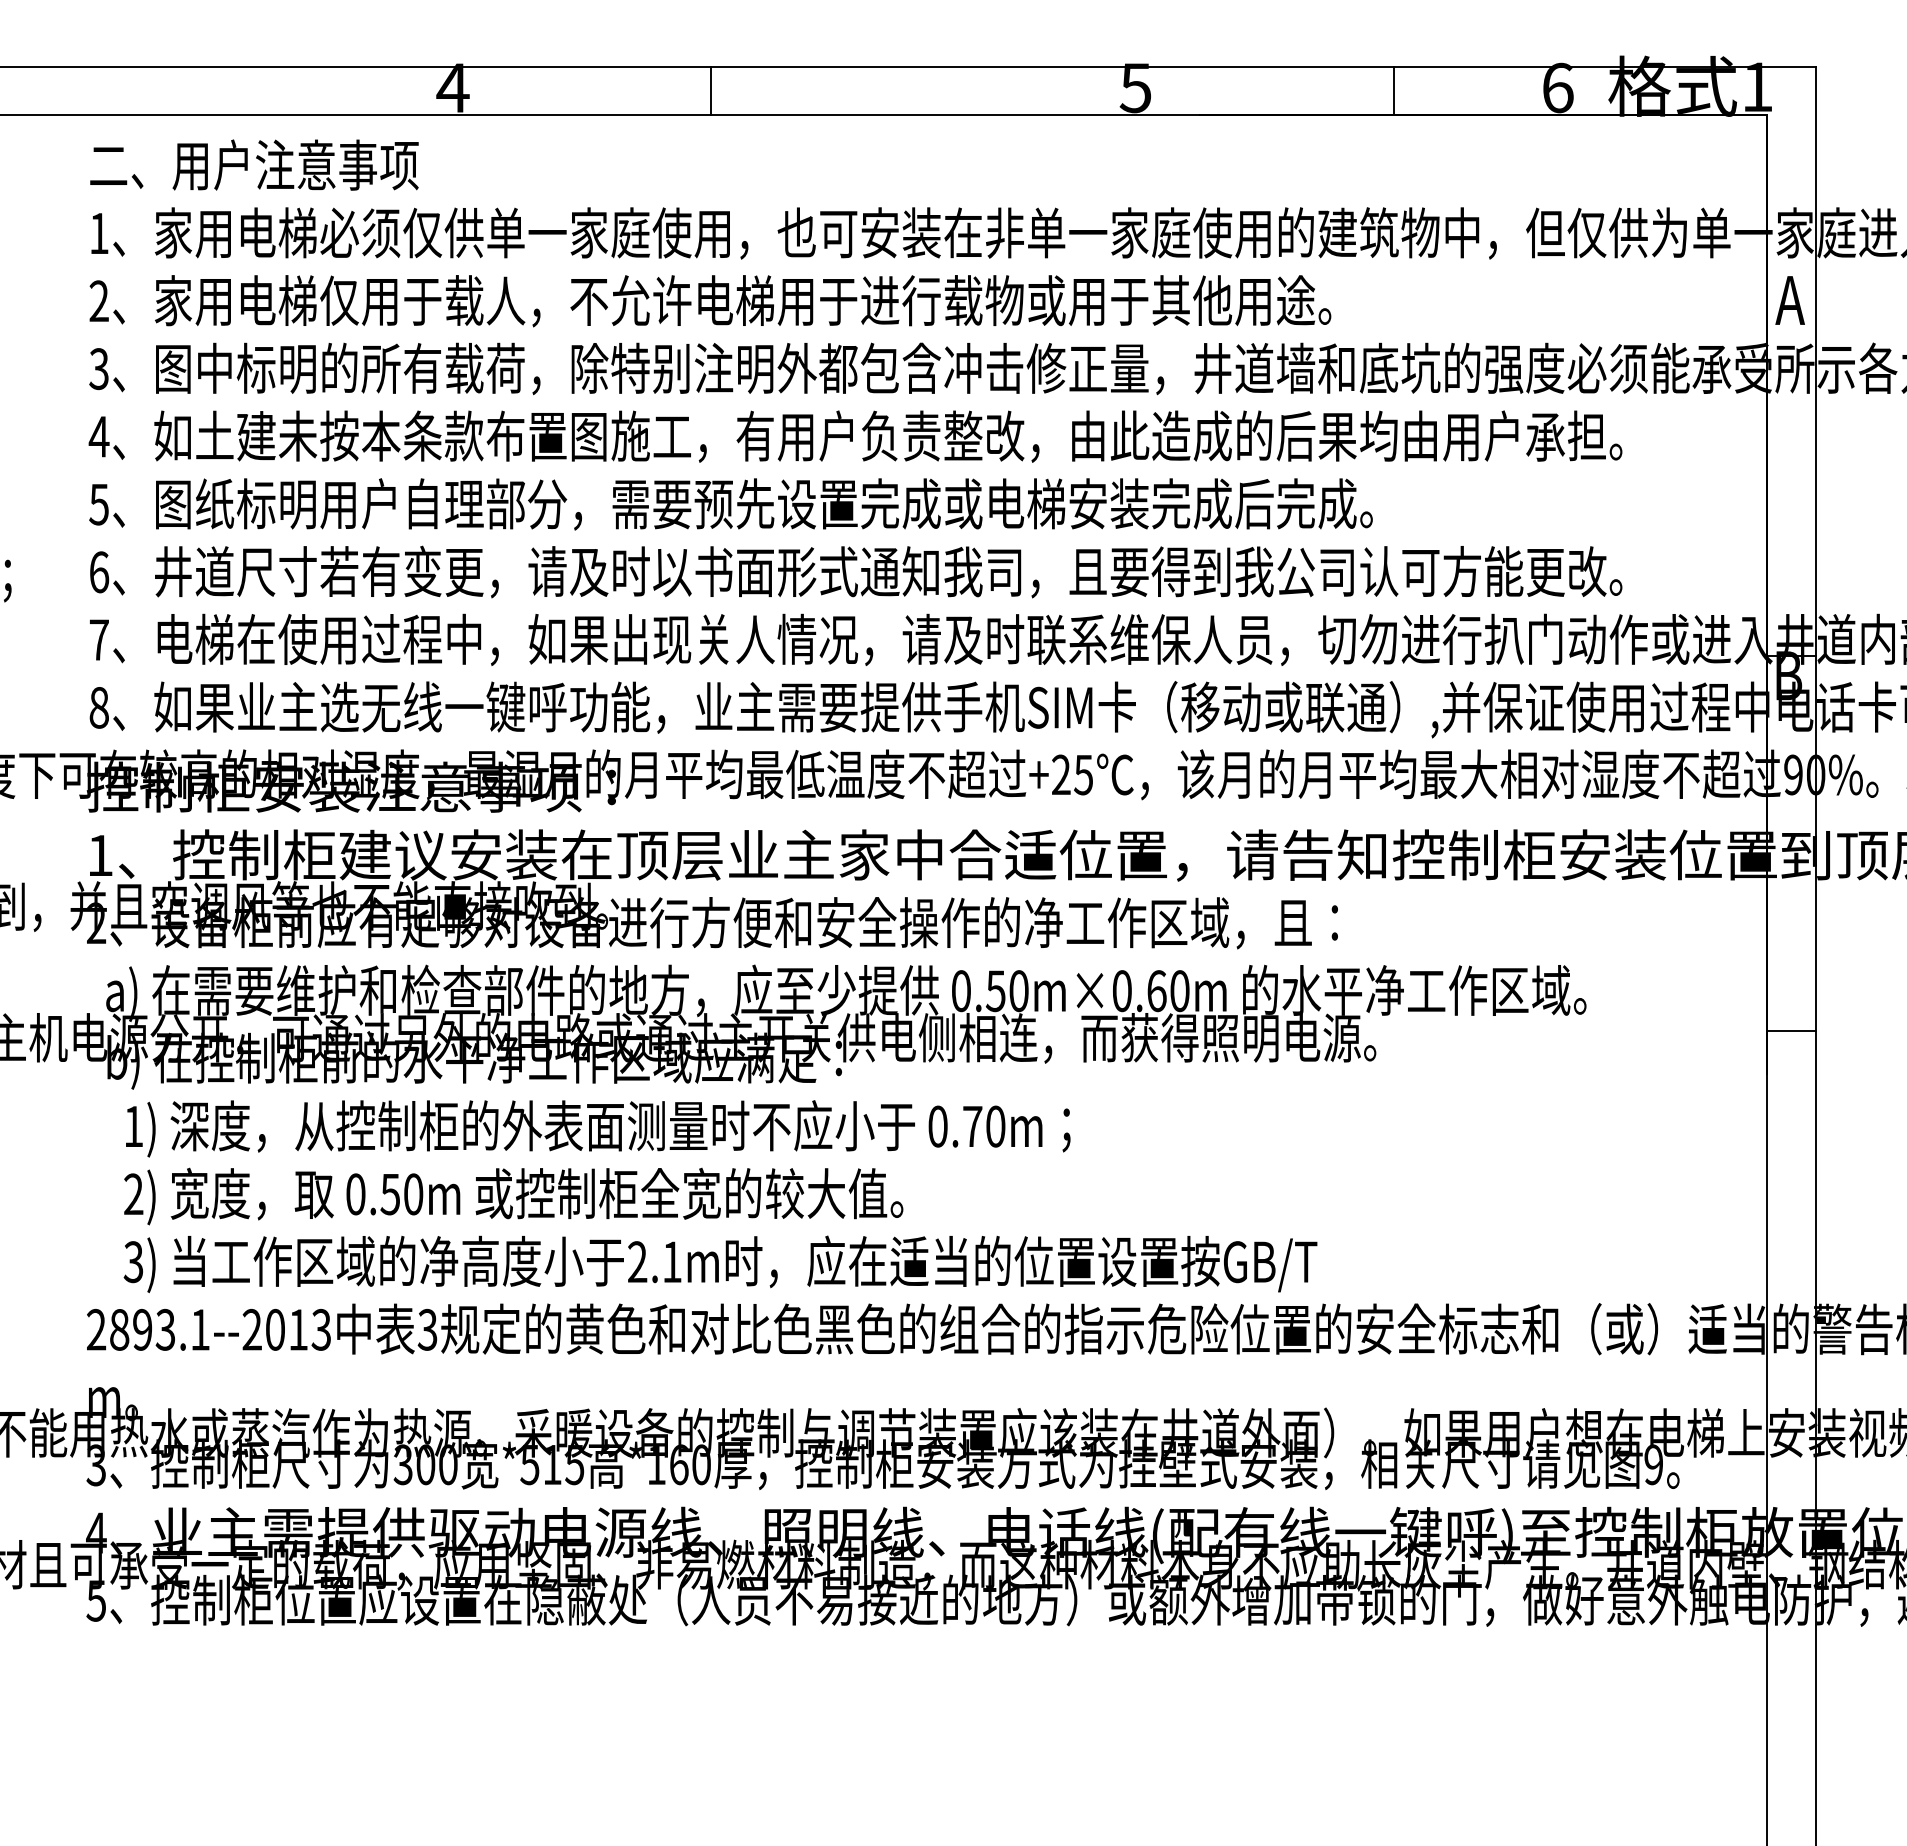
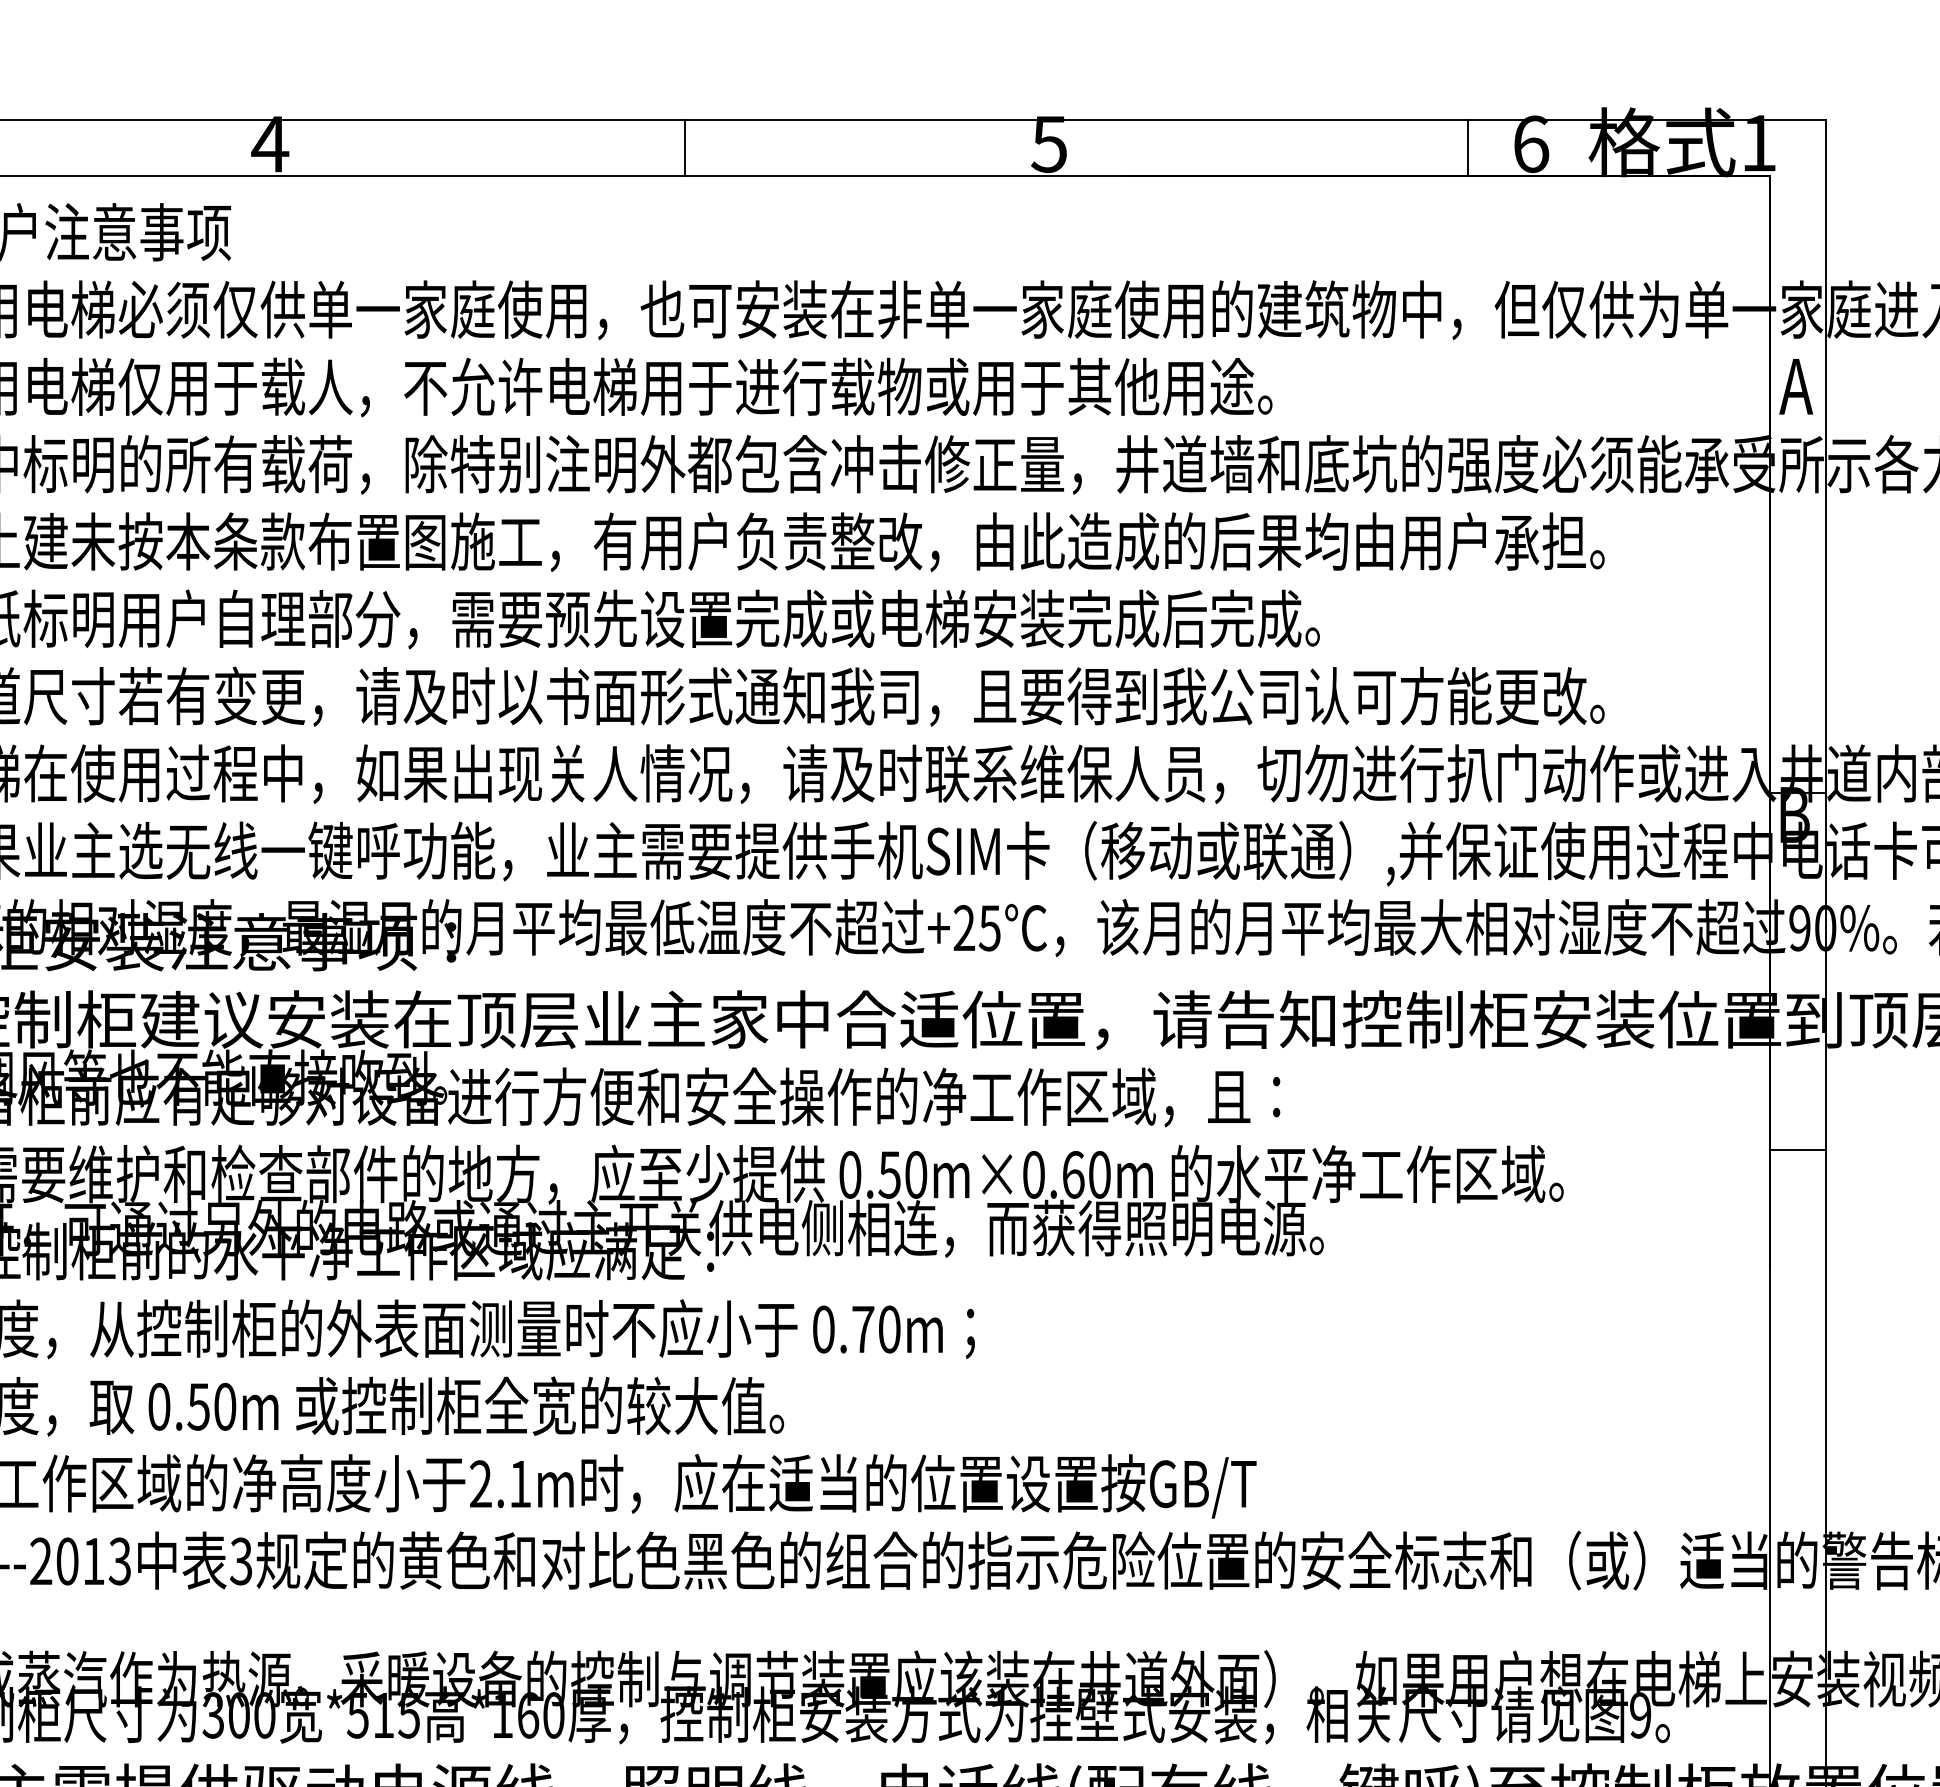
line: (711, 90) -> (685, 147), moved
line: (1394, 90) -> (1467, 147), moved
line: (1791, 1031) -> (1797, 1150), moved

